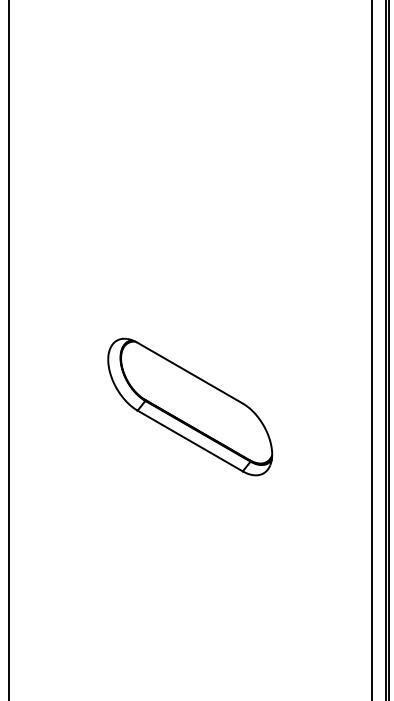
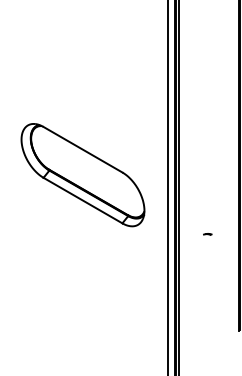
part: (189, 407) -> (82, 175), size x1.6

